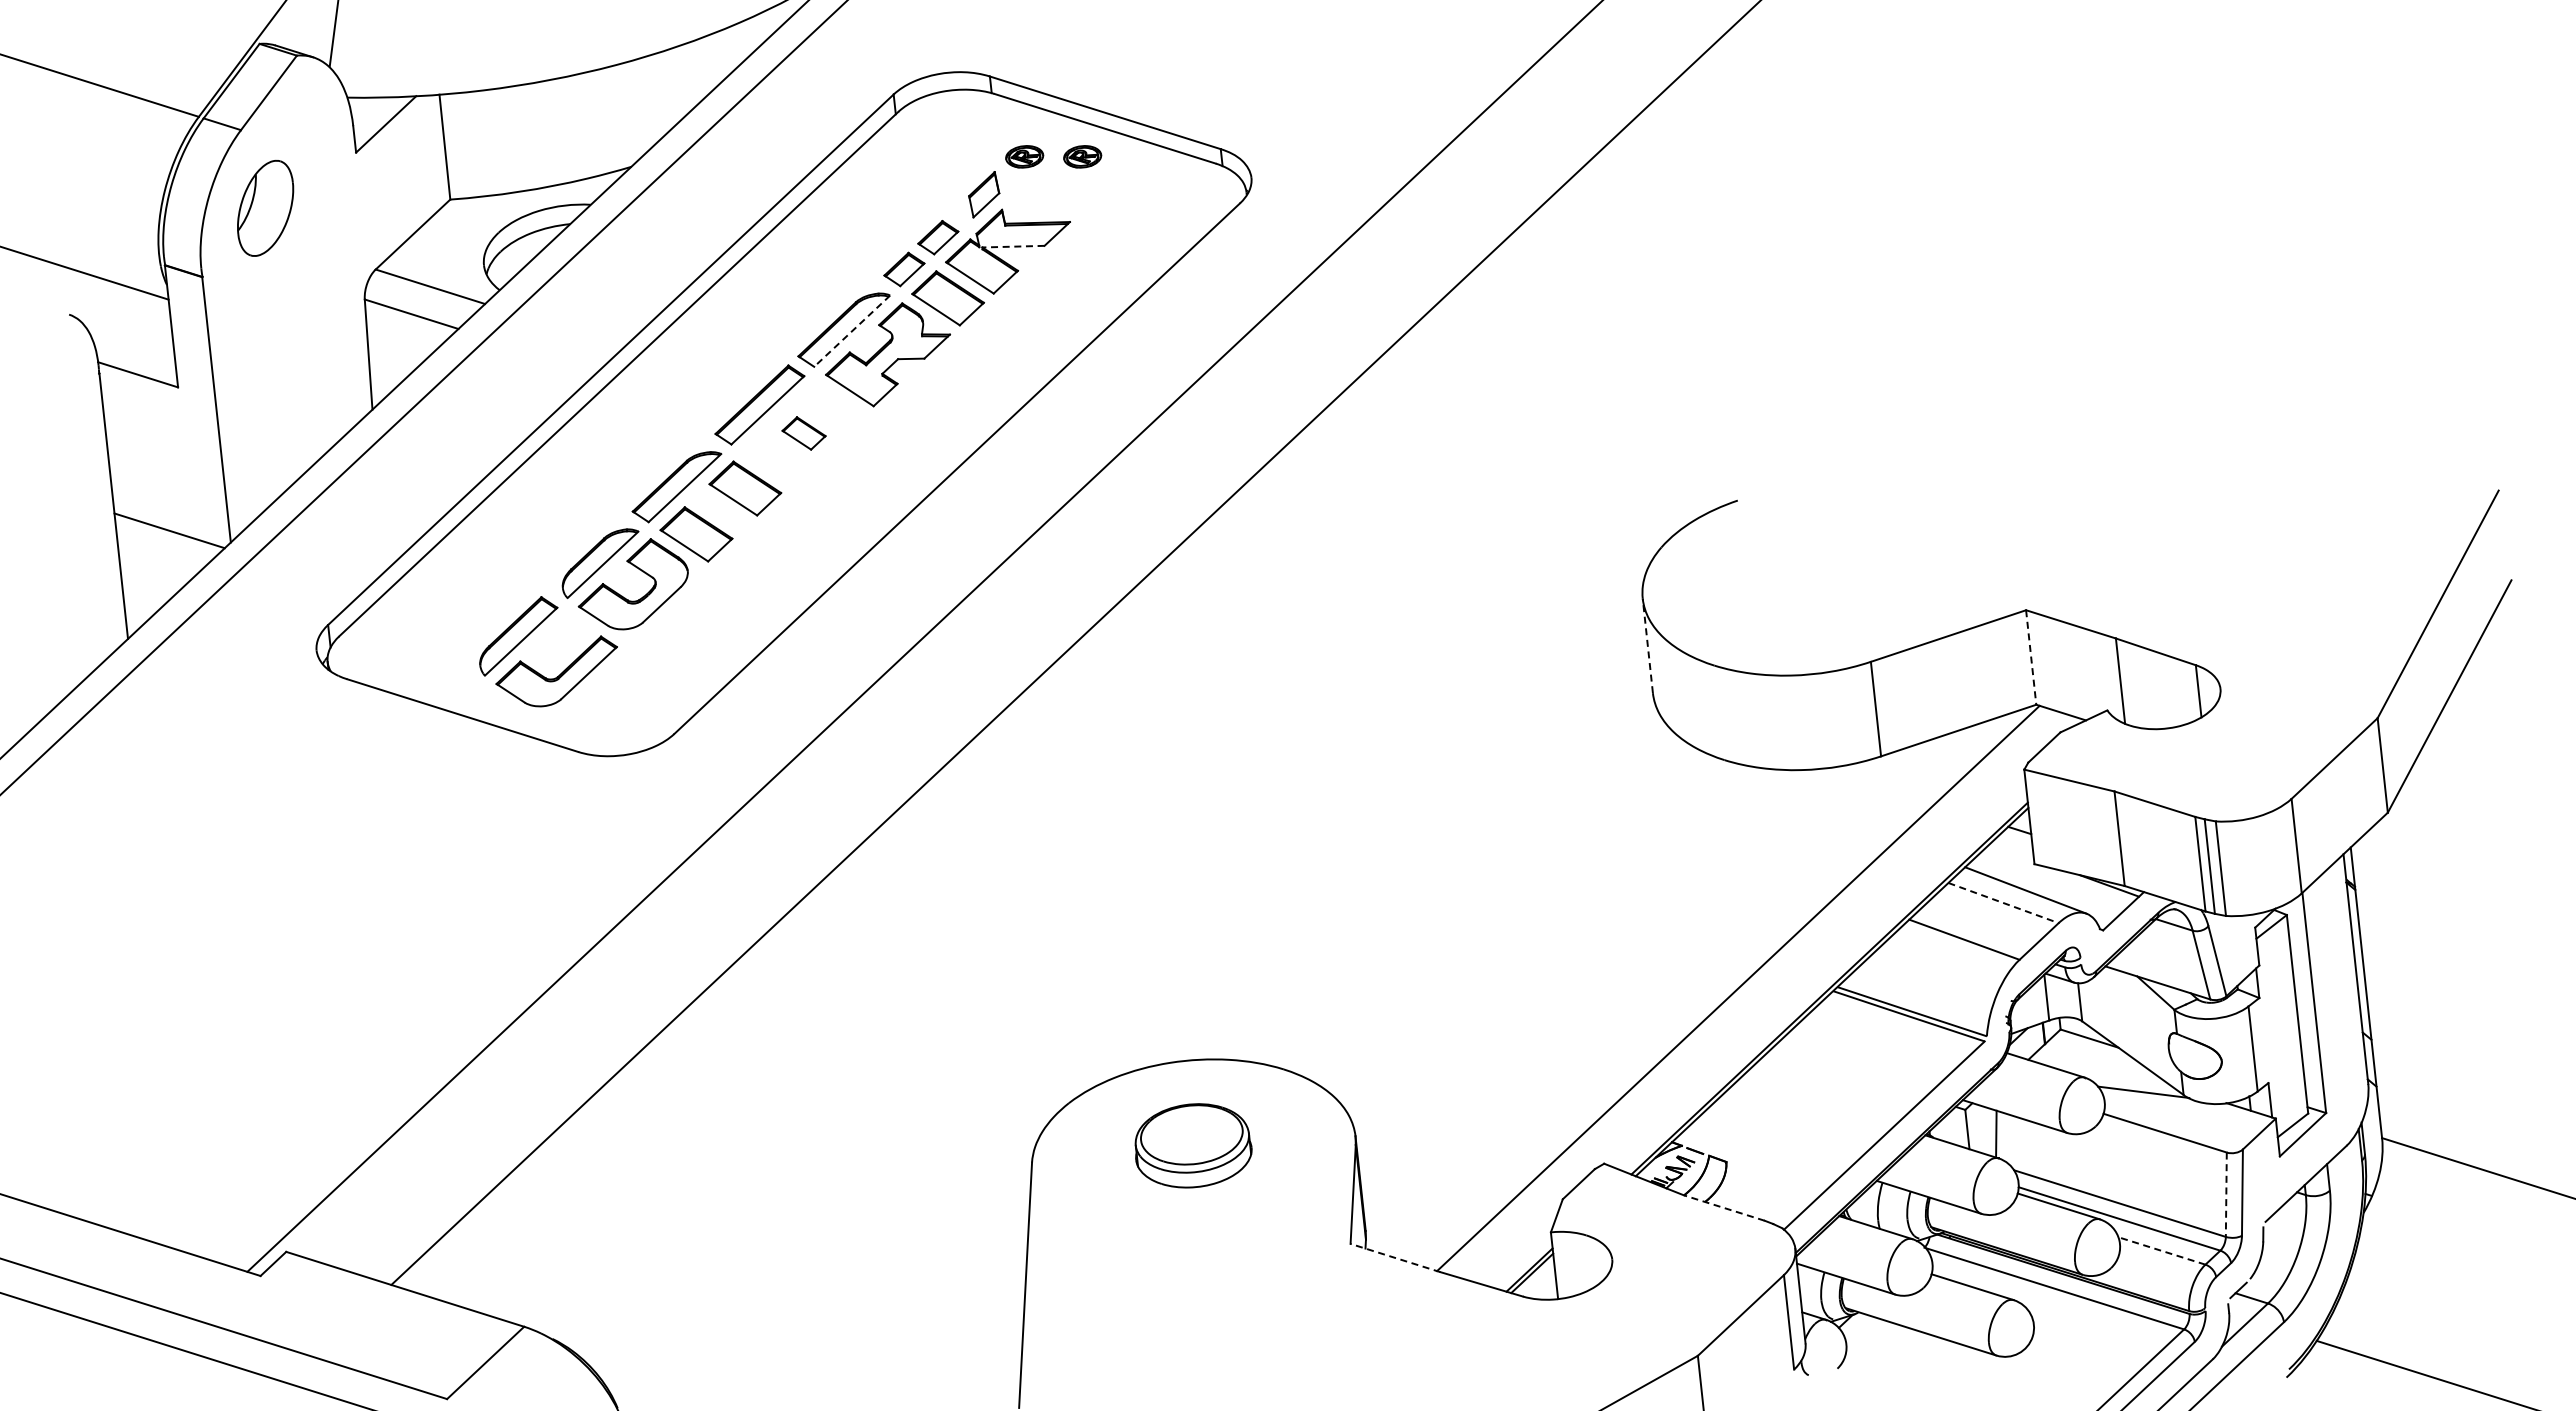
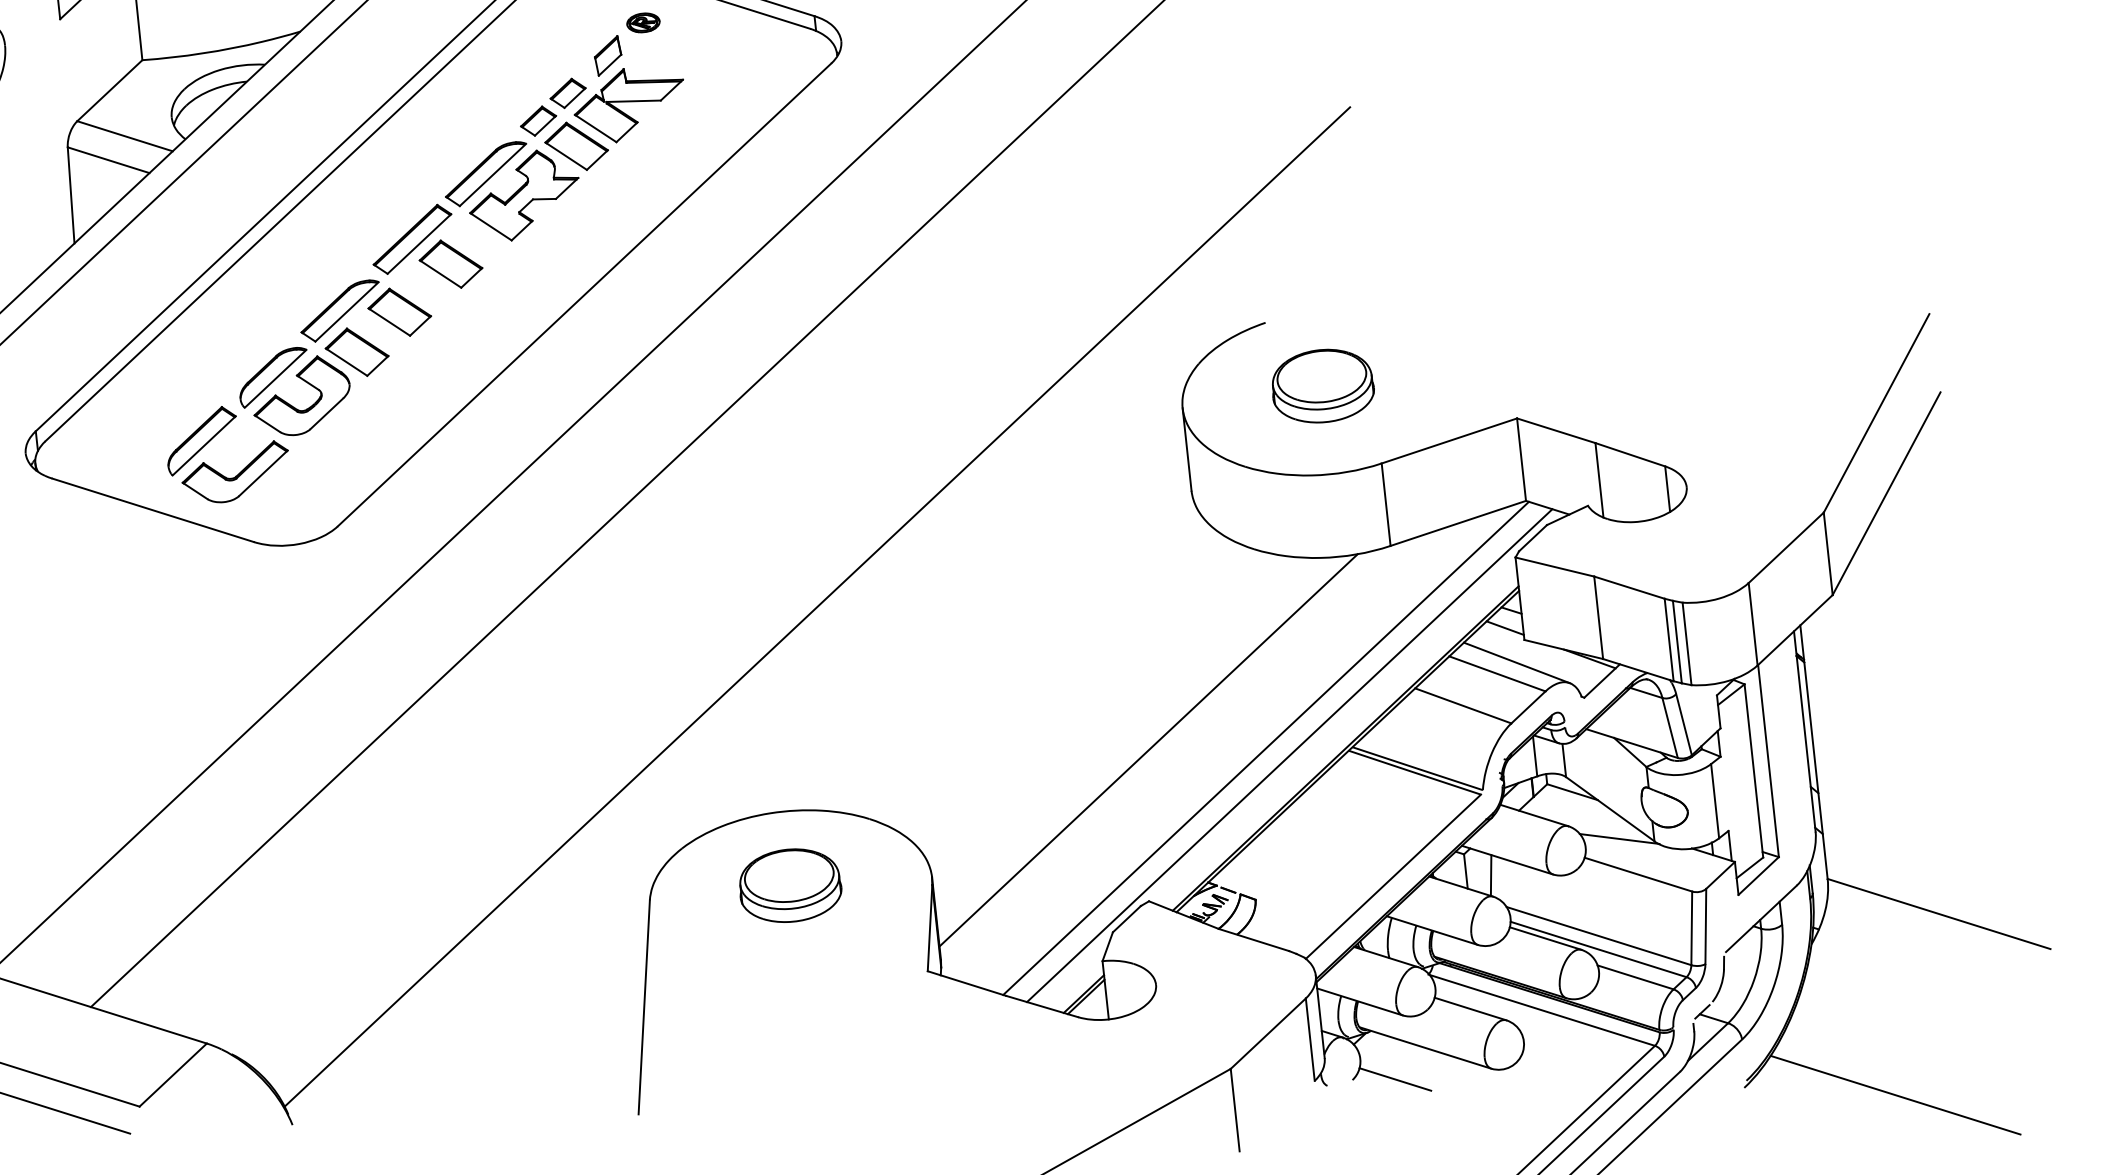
part: (1082, 156) -> (693, 22), removed
line: (1012, 246) -> (632, 101), dashed -> solid
line: (851, 331) -> (492, 175), dashed -> solid
part: (803, 433) -> (450, 264), size x1.67
part: (1804, 572) -> (1323, 385), added
line: (1647, 645) -> (1186, 449), dashed -> solid
line: (2031, 657) -> (1521, 459), dashed -> solid
line: (1223, 826) -> (816, 607), added
line: (2012, 850) -> (1505, 628), added
line: (2003, 903) -> (1497, 674), dashed -> solid
line: (1603, 990) -> (1148, 750), added
line: (1765, 996) -> (1289, 755), added
line: (2226, 1195) -> (1691, 929), dashed -> solid
line: (1723, 1207) -> (1253, 939), dashed -> solid
line: (2161, 1250) -> (1635, 977), dashed -> solid
line: (1395, 1257) -> (966, 983), dashed -> solid
line: (1886, 1367) -> (1395, 1079), added

